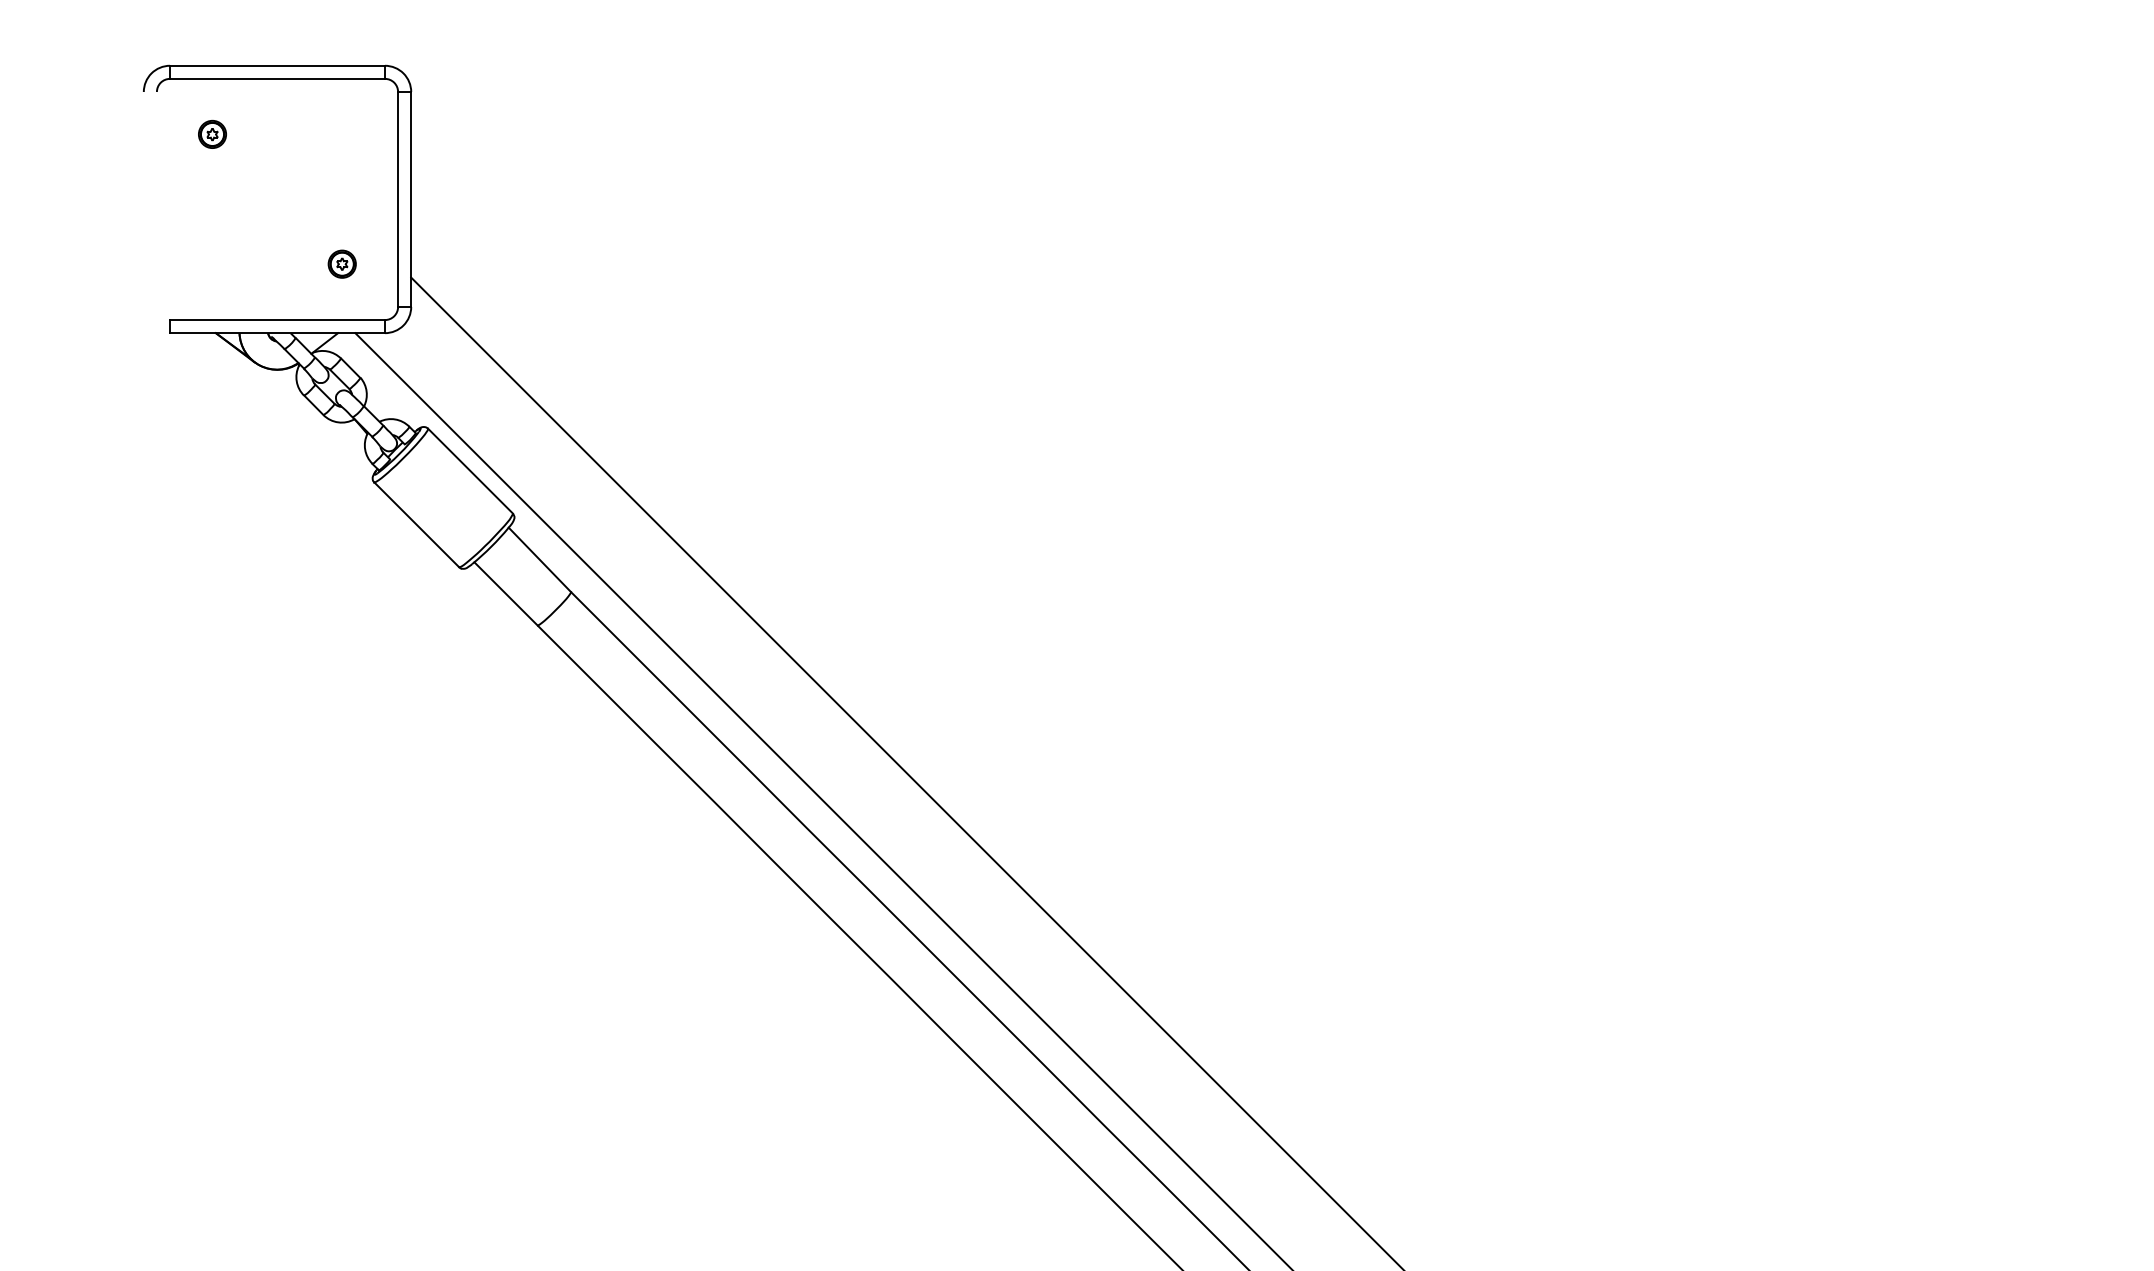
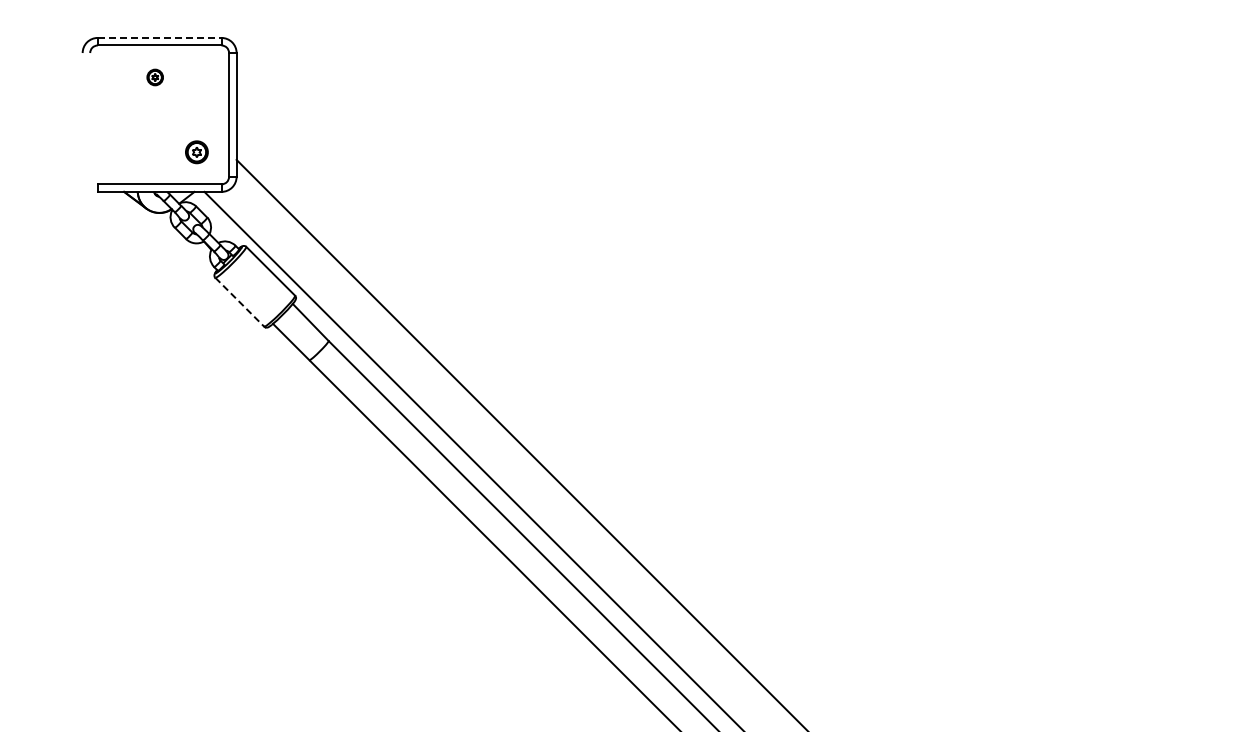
line: (277, 64) -> (159, 37), solid -> dashed
part: (211, 134) -> (154, 77), moved
part: (341, 262) -> (196, 151), size x1.4
line: (416, 525) -> (239, 302), solid -> dashed

